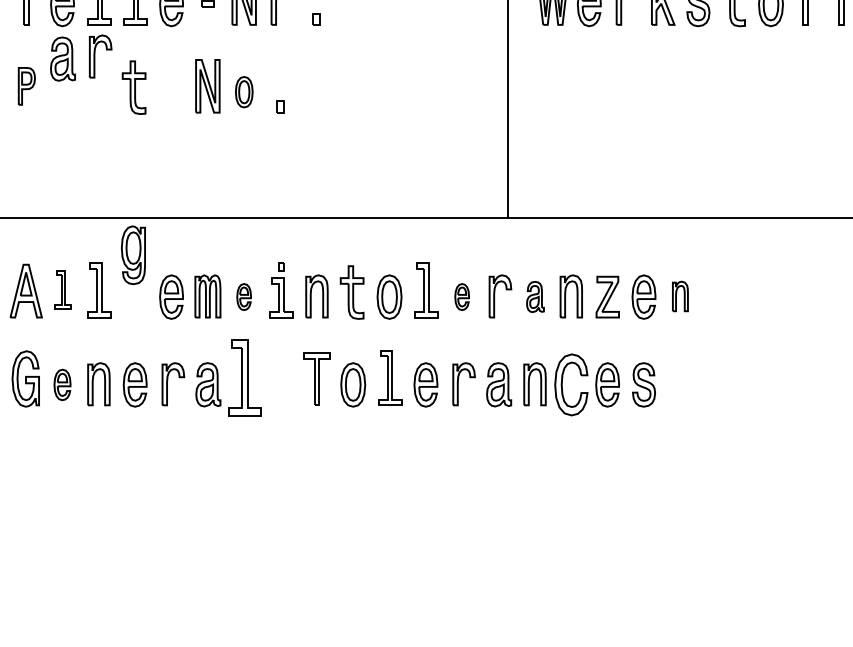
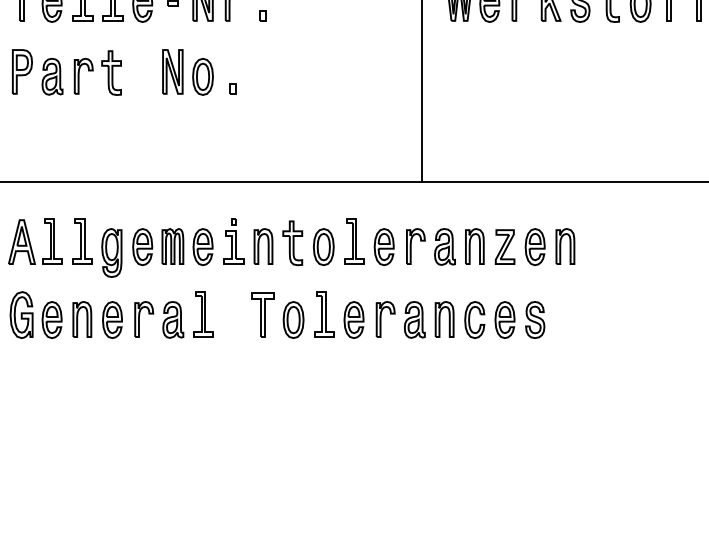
part: (100, 56) -> (83, 76), moved
part: (62, 58) -> (52, 76), moved
part: (26, 86) -> (22, 72), size x1.43
part: (244, 91) -> (203, 76), size x1.43
part: (132, 255) -> (111, 253), moved
part: (63, 290) -> (52, 241), size x1.43
part: (243, 296) -> (202, 246), size x1.67
part: (461, 296) -> (383, 246), size x1.67
part: (535, 296) -> (445, 246), size x1.43
part: (680, 296) -> (565, 246), size x1.43
part: (244, 377) -> (203, 313), size x0.71
part: (62, 384) -> (52, 319), size x1.43
part: (570, 384) -> (474, 319), size x0.71

